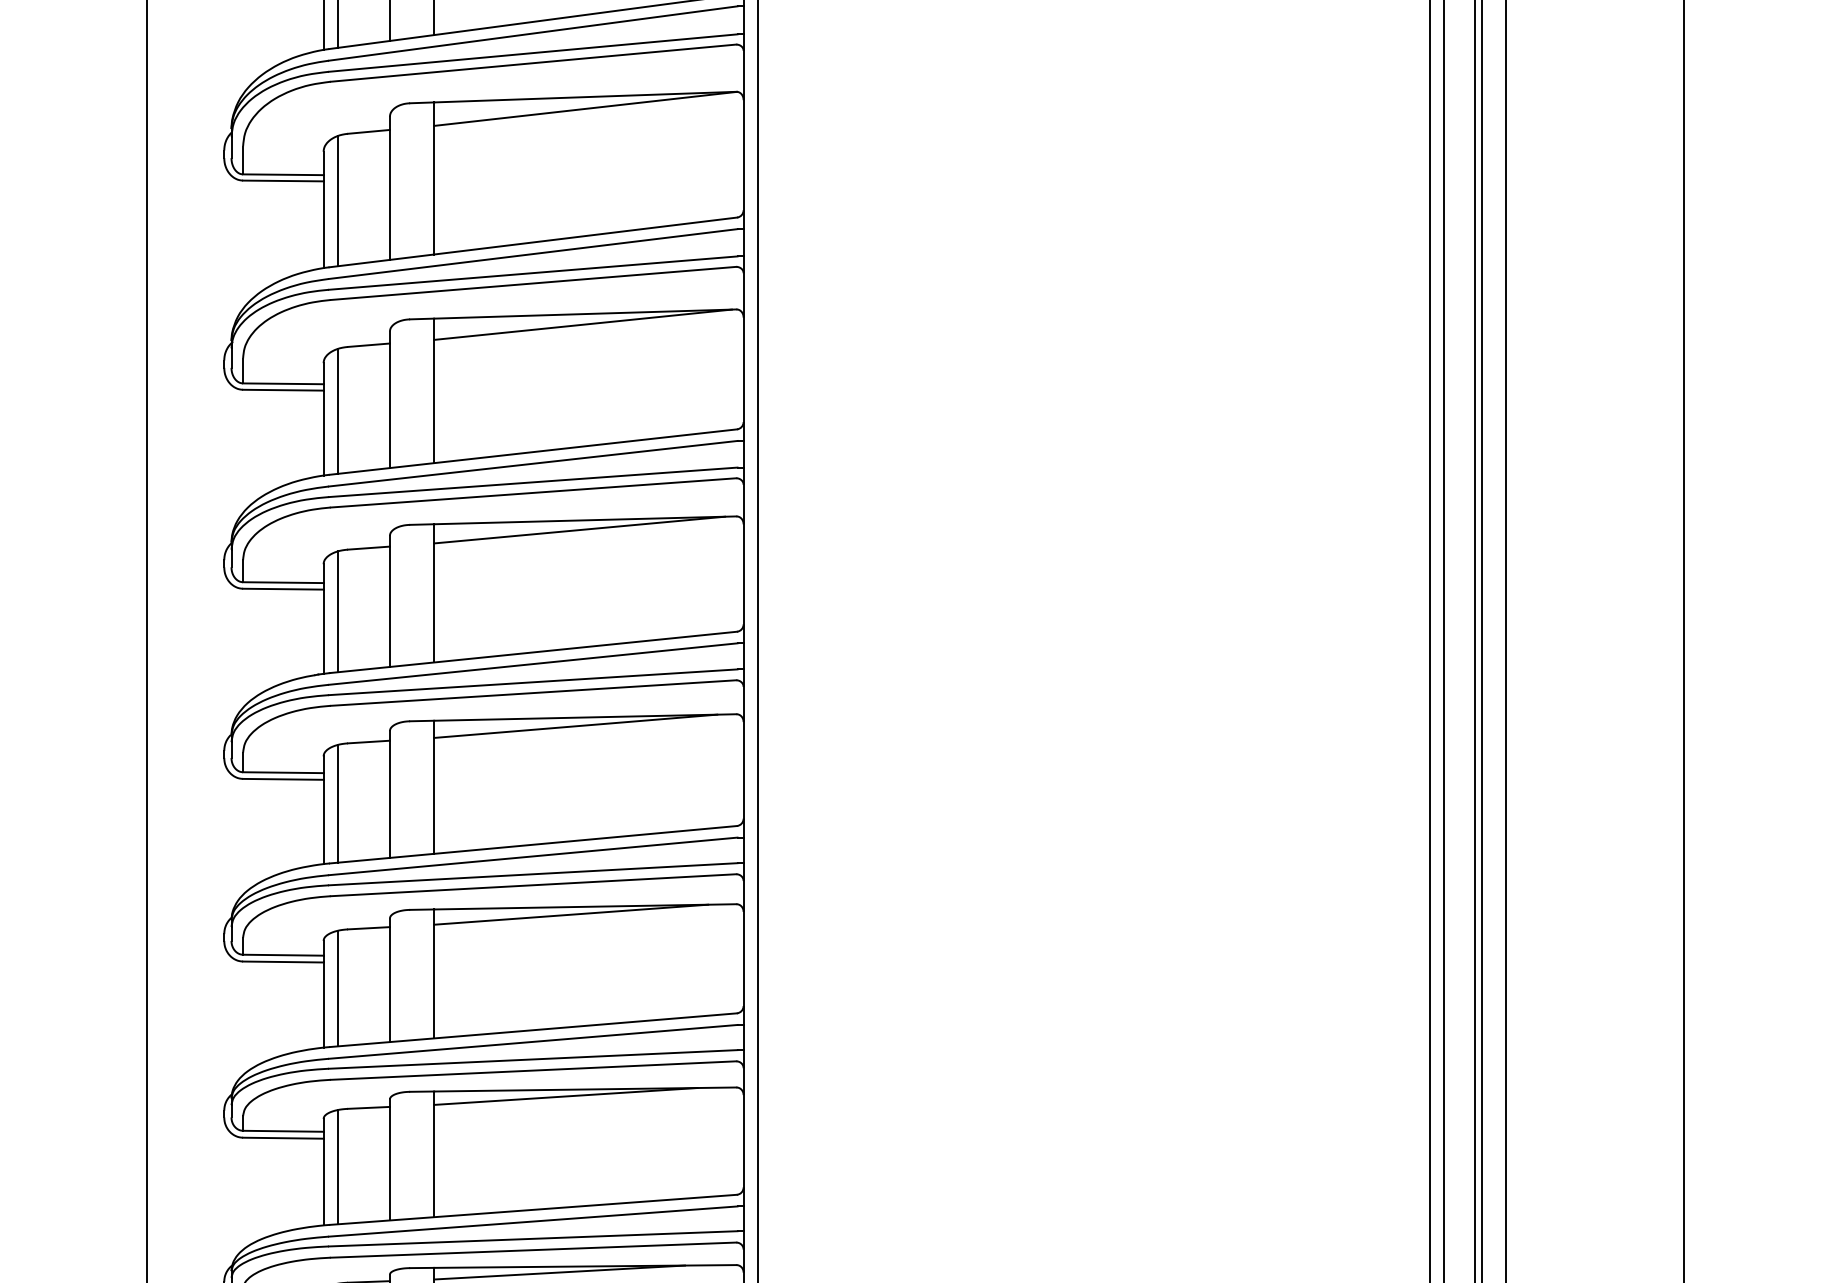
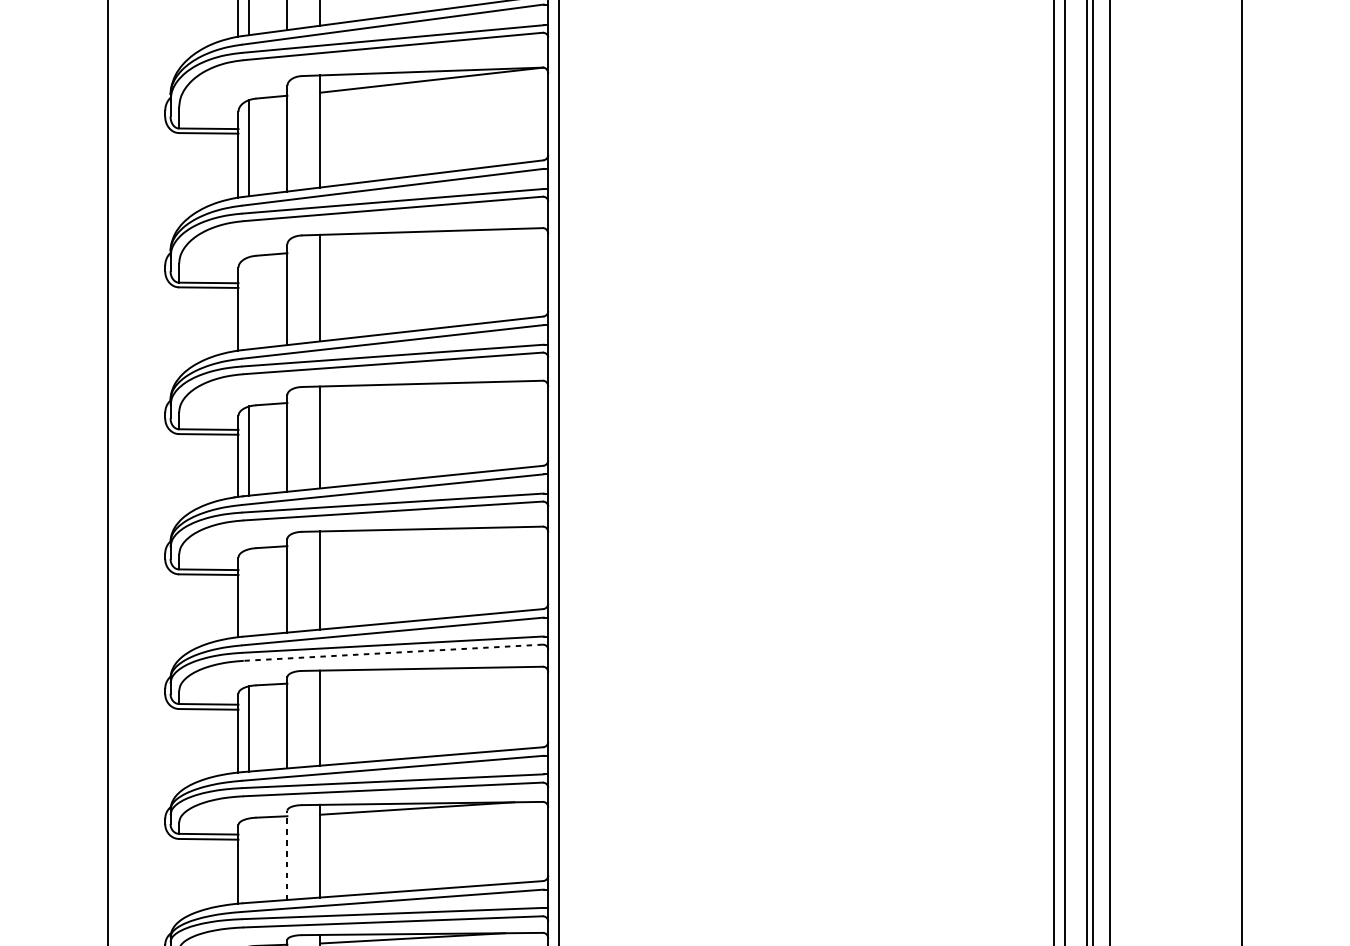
line: (582, 324) -> (429, 239), removed
line: (338, 410) -> (249, 302), removed
line: (579, 529) -> (427, 390), removed
line: (575, 725) -> (424, 534), removed
line: (338, 803) -> (249, 592), removed
line: (533, 885) -> (393, 652), solid -> dashed
line: (571, 914) -> (421, 674), removed
line: (389, 1159) -> (287, 855), solid -> dashed
line: (338, 1166) -> (249, 860), removed

